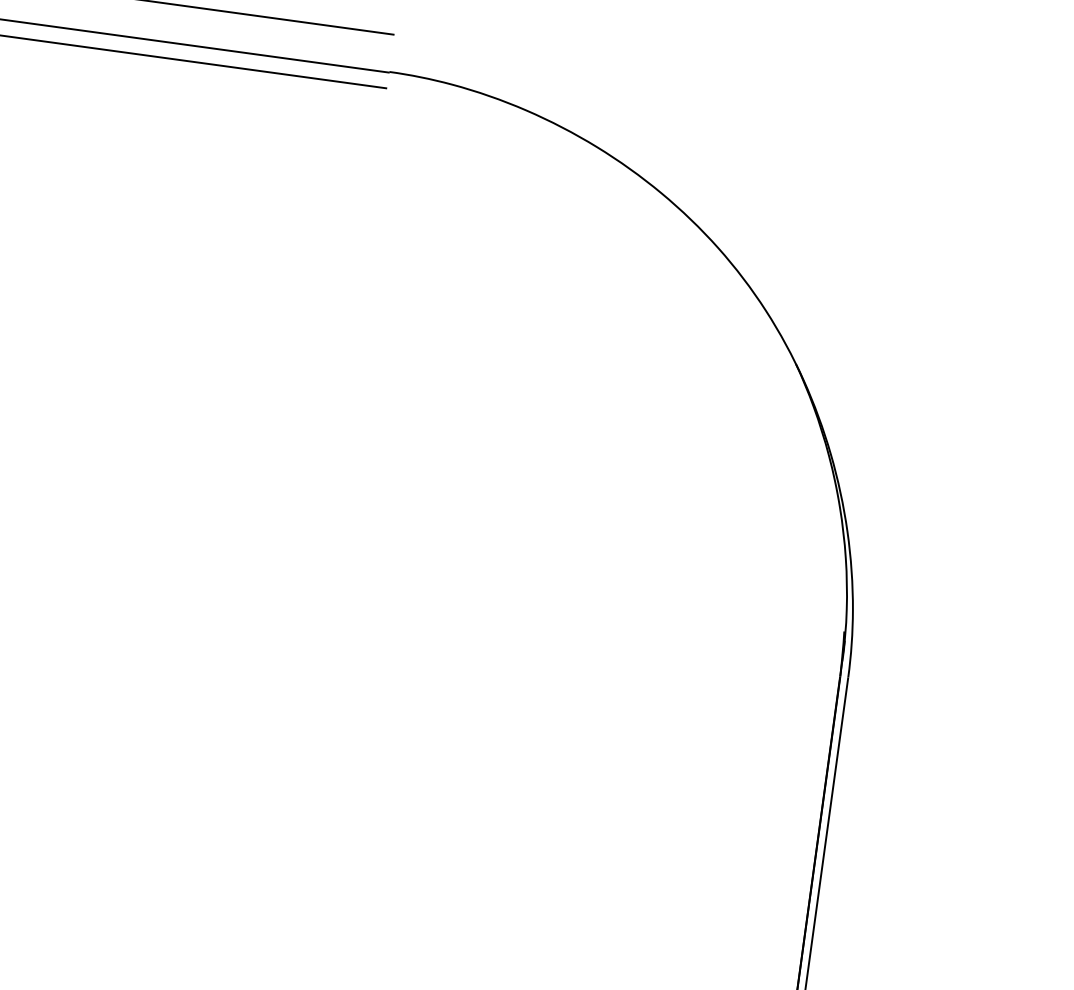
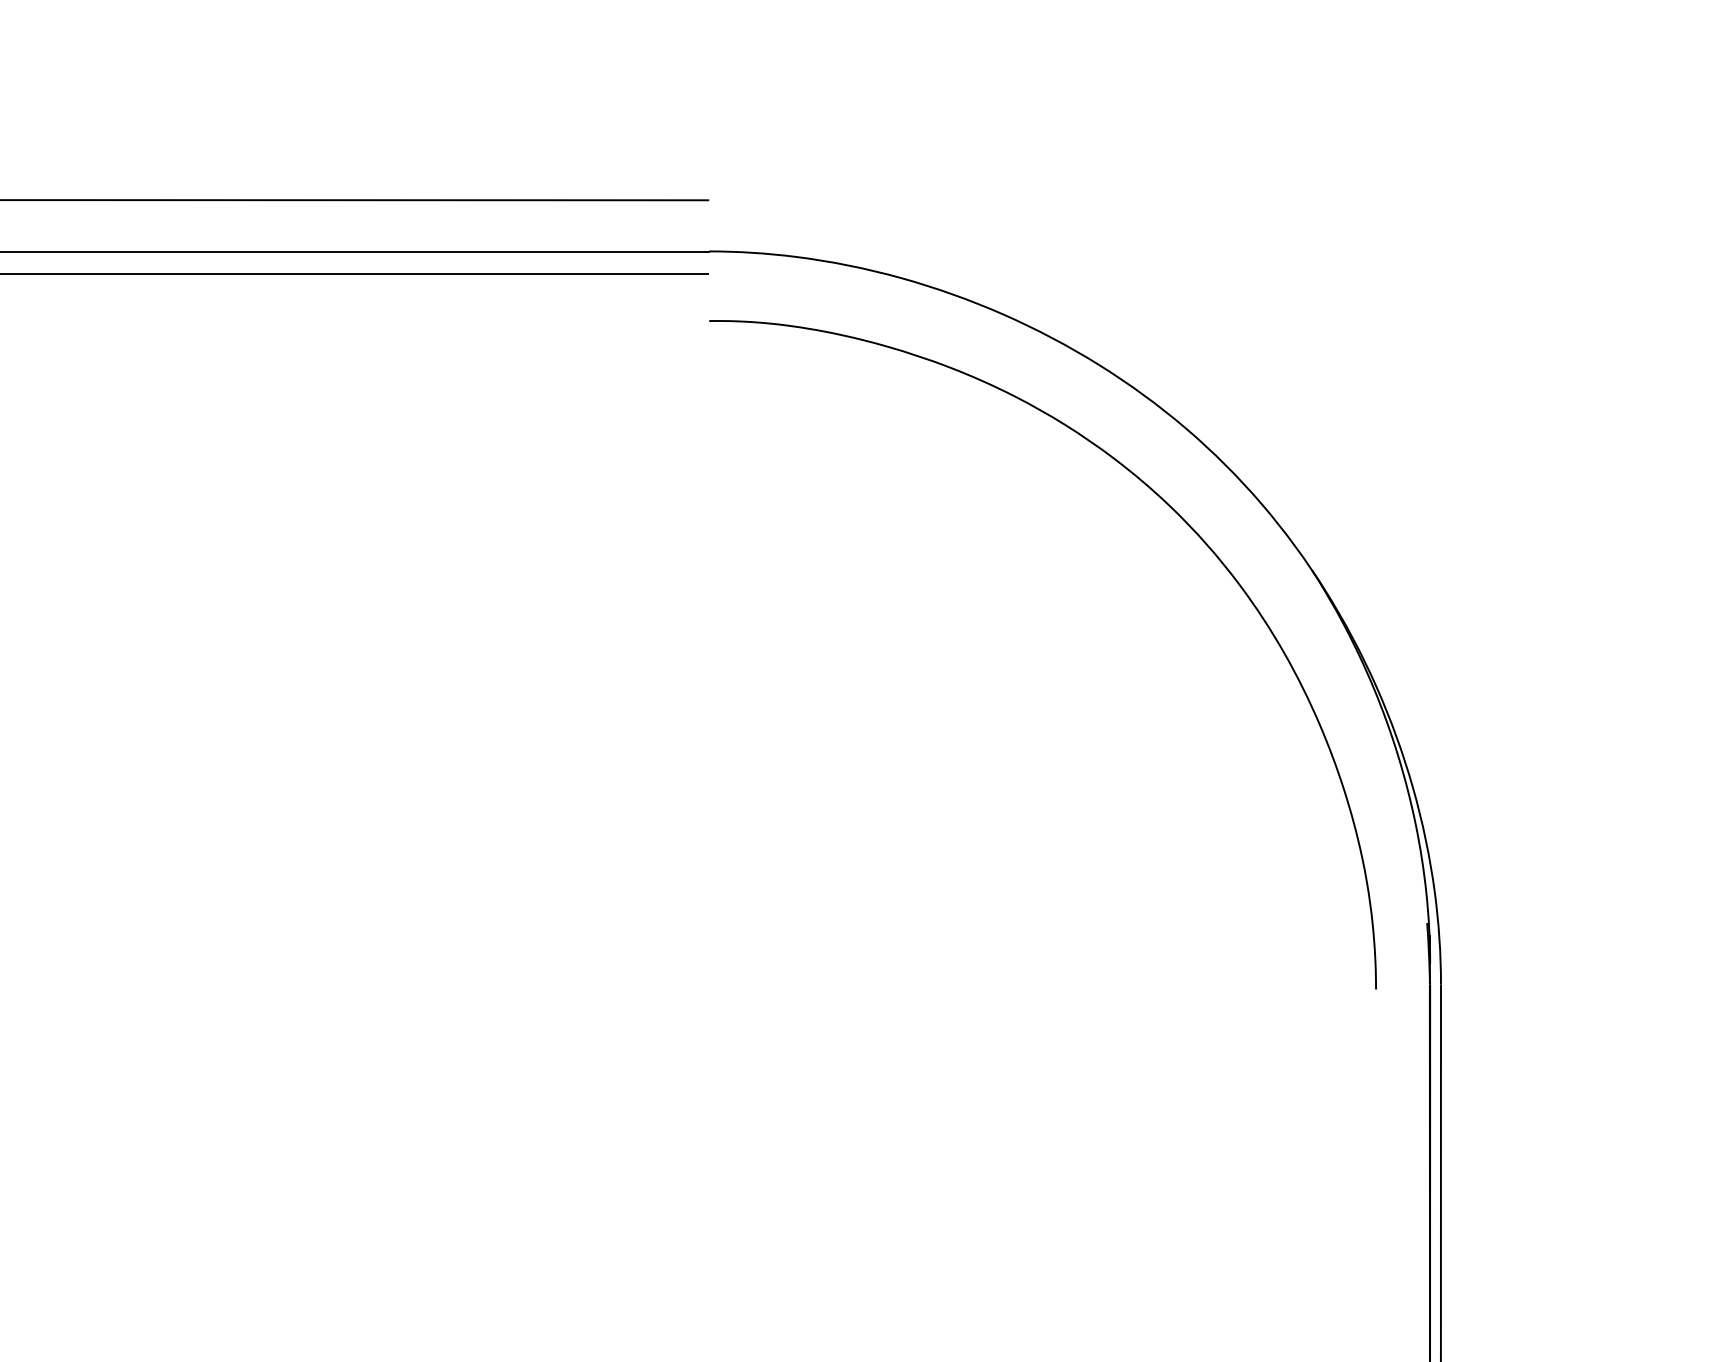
curve: (707, 316) -> (1184, 522), added

